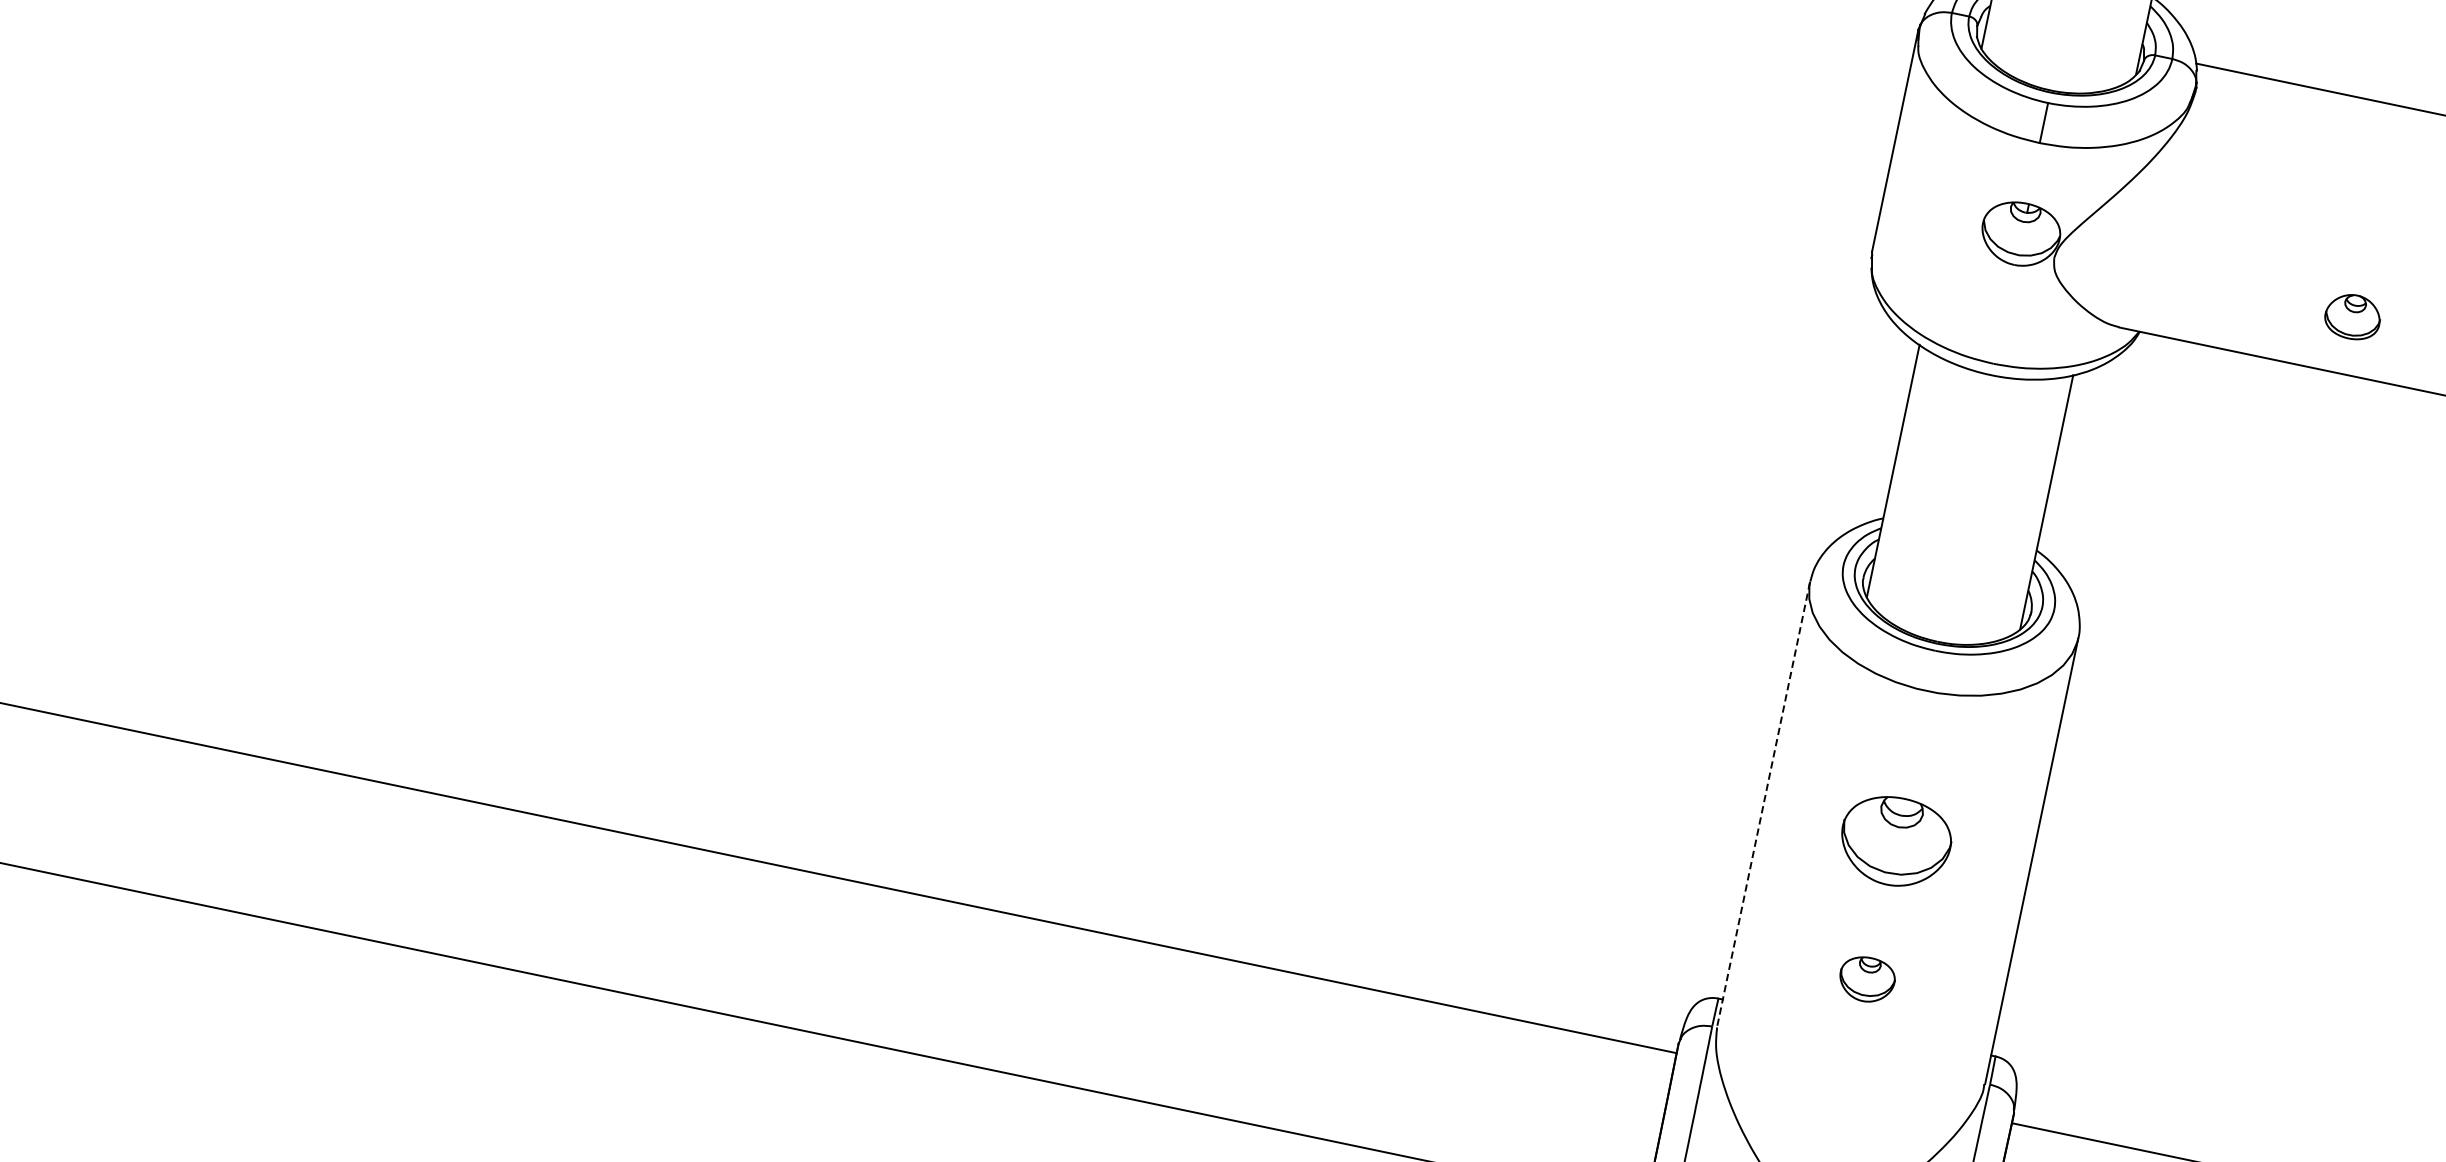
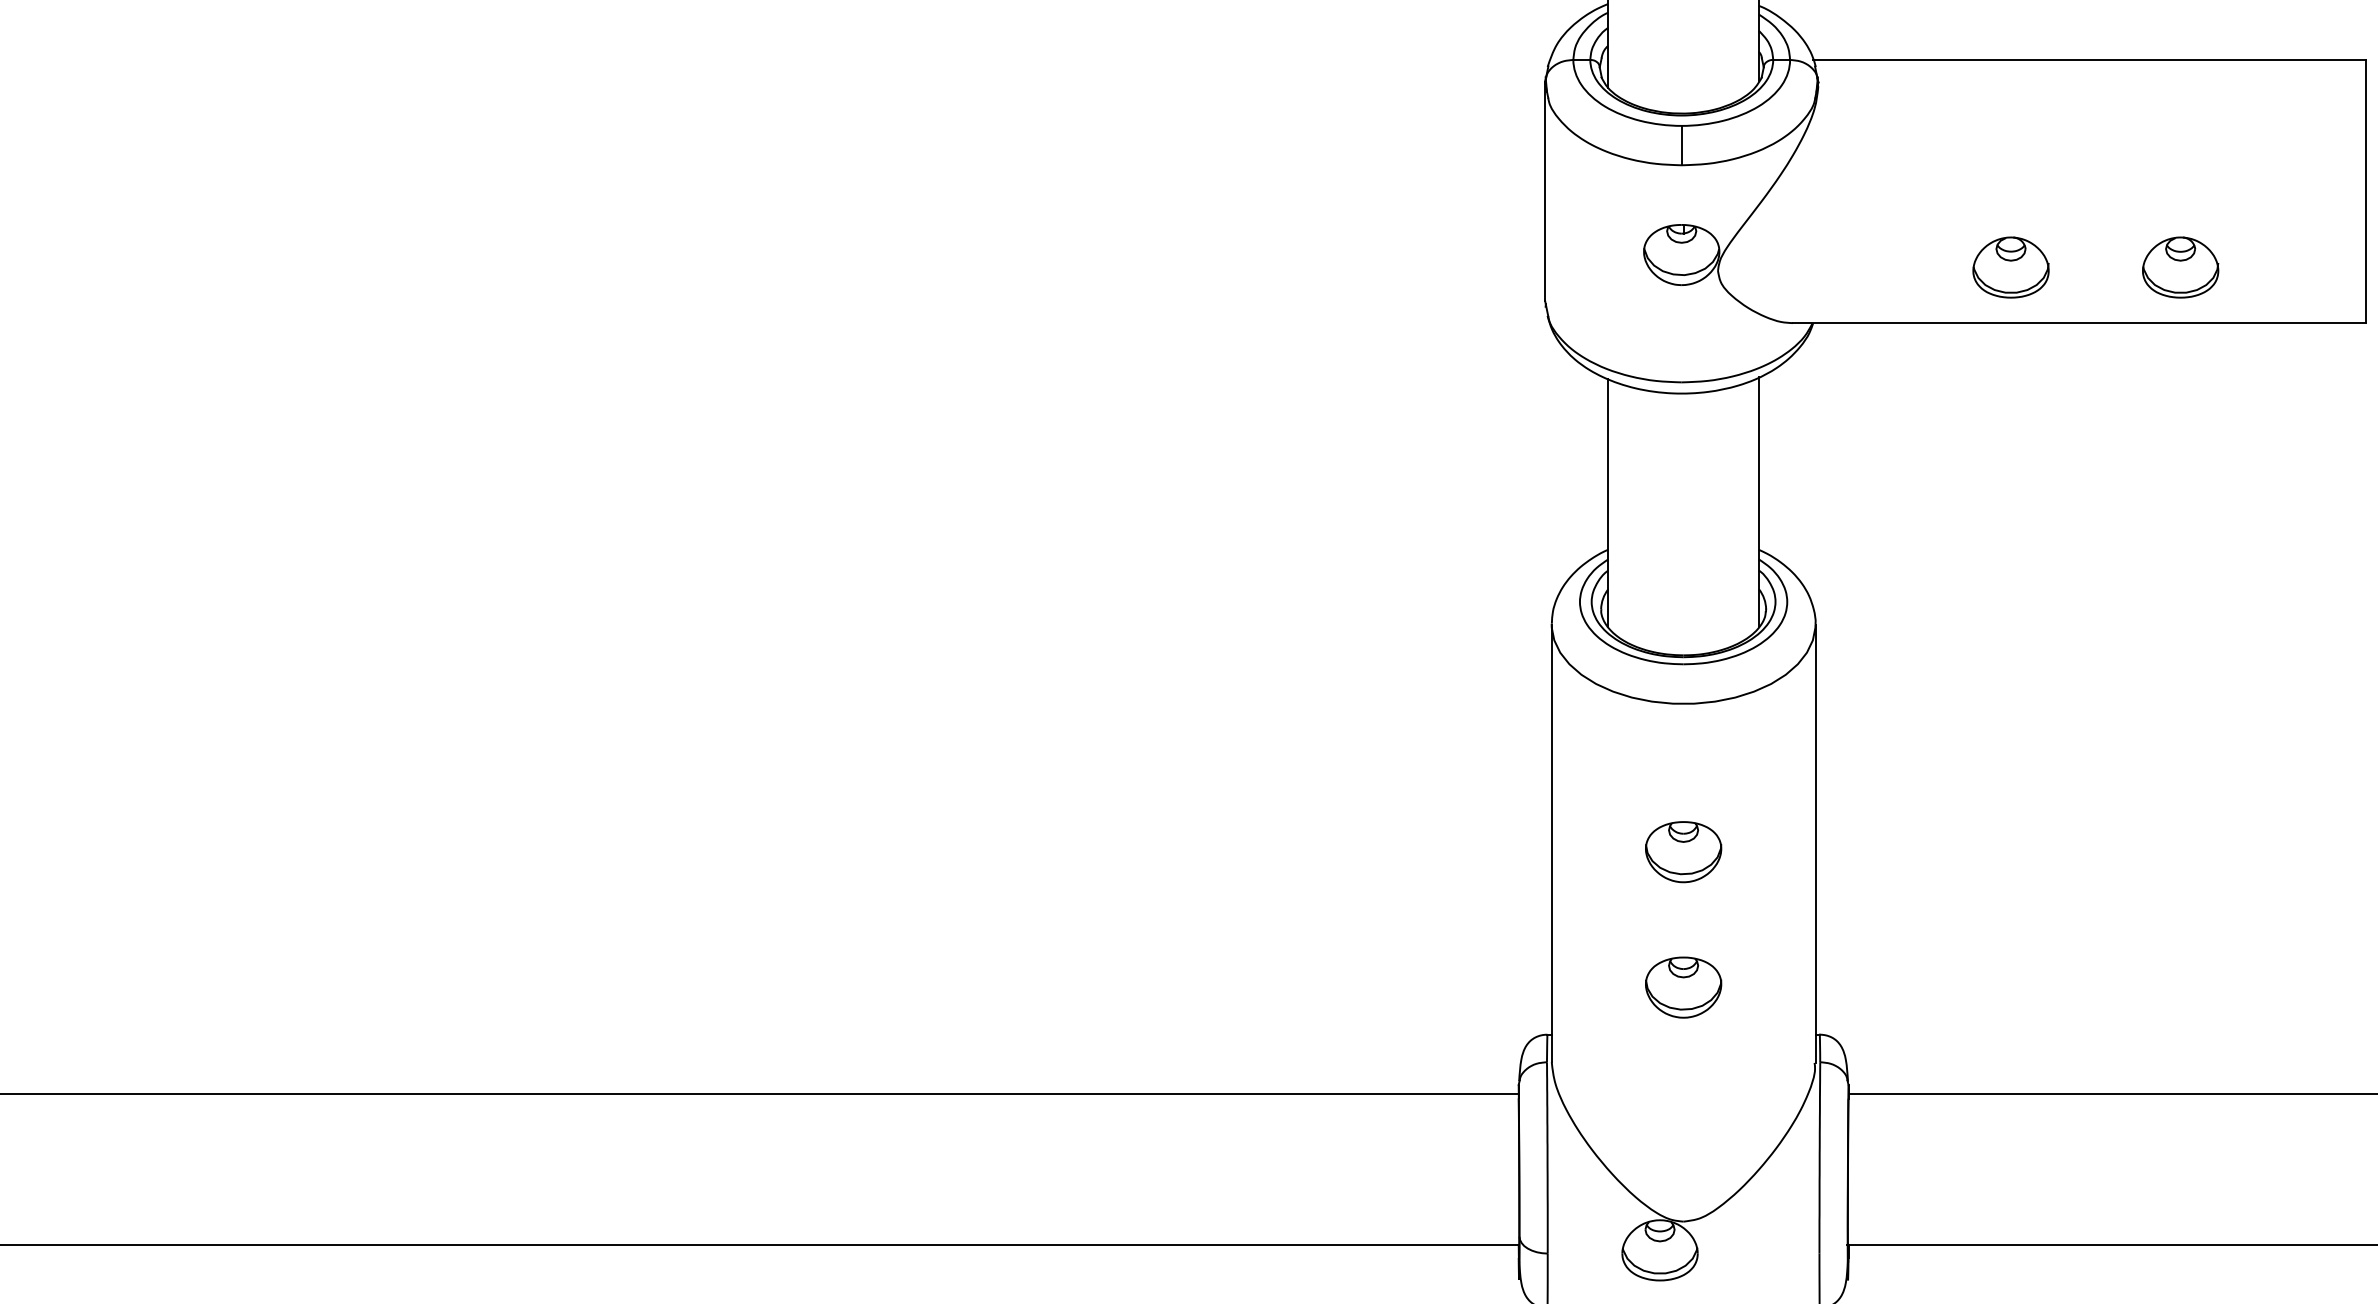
part: (2352, 316) -> (2010, 267), size x1.43
line: (1763, 805) -> (1551, 843), dashed -> solid
part: (1895, 842) -> (1683, 852), size x0.71
part: (1866, 979) -> (1683, 987), size x1.43

